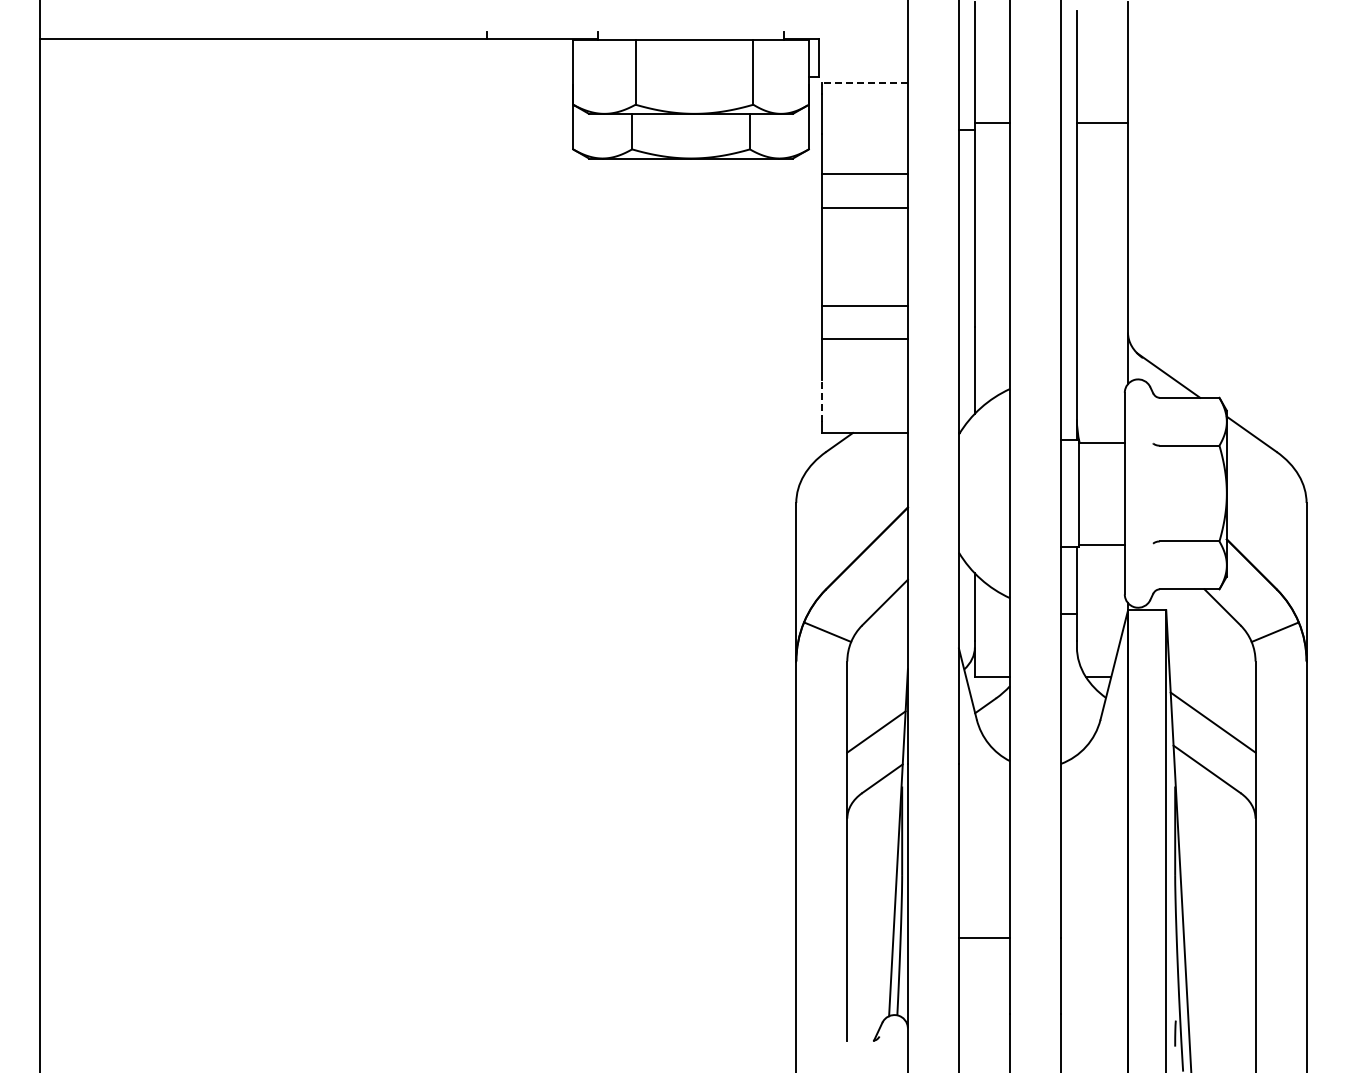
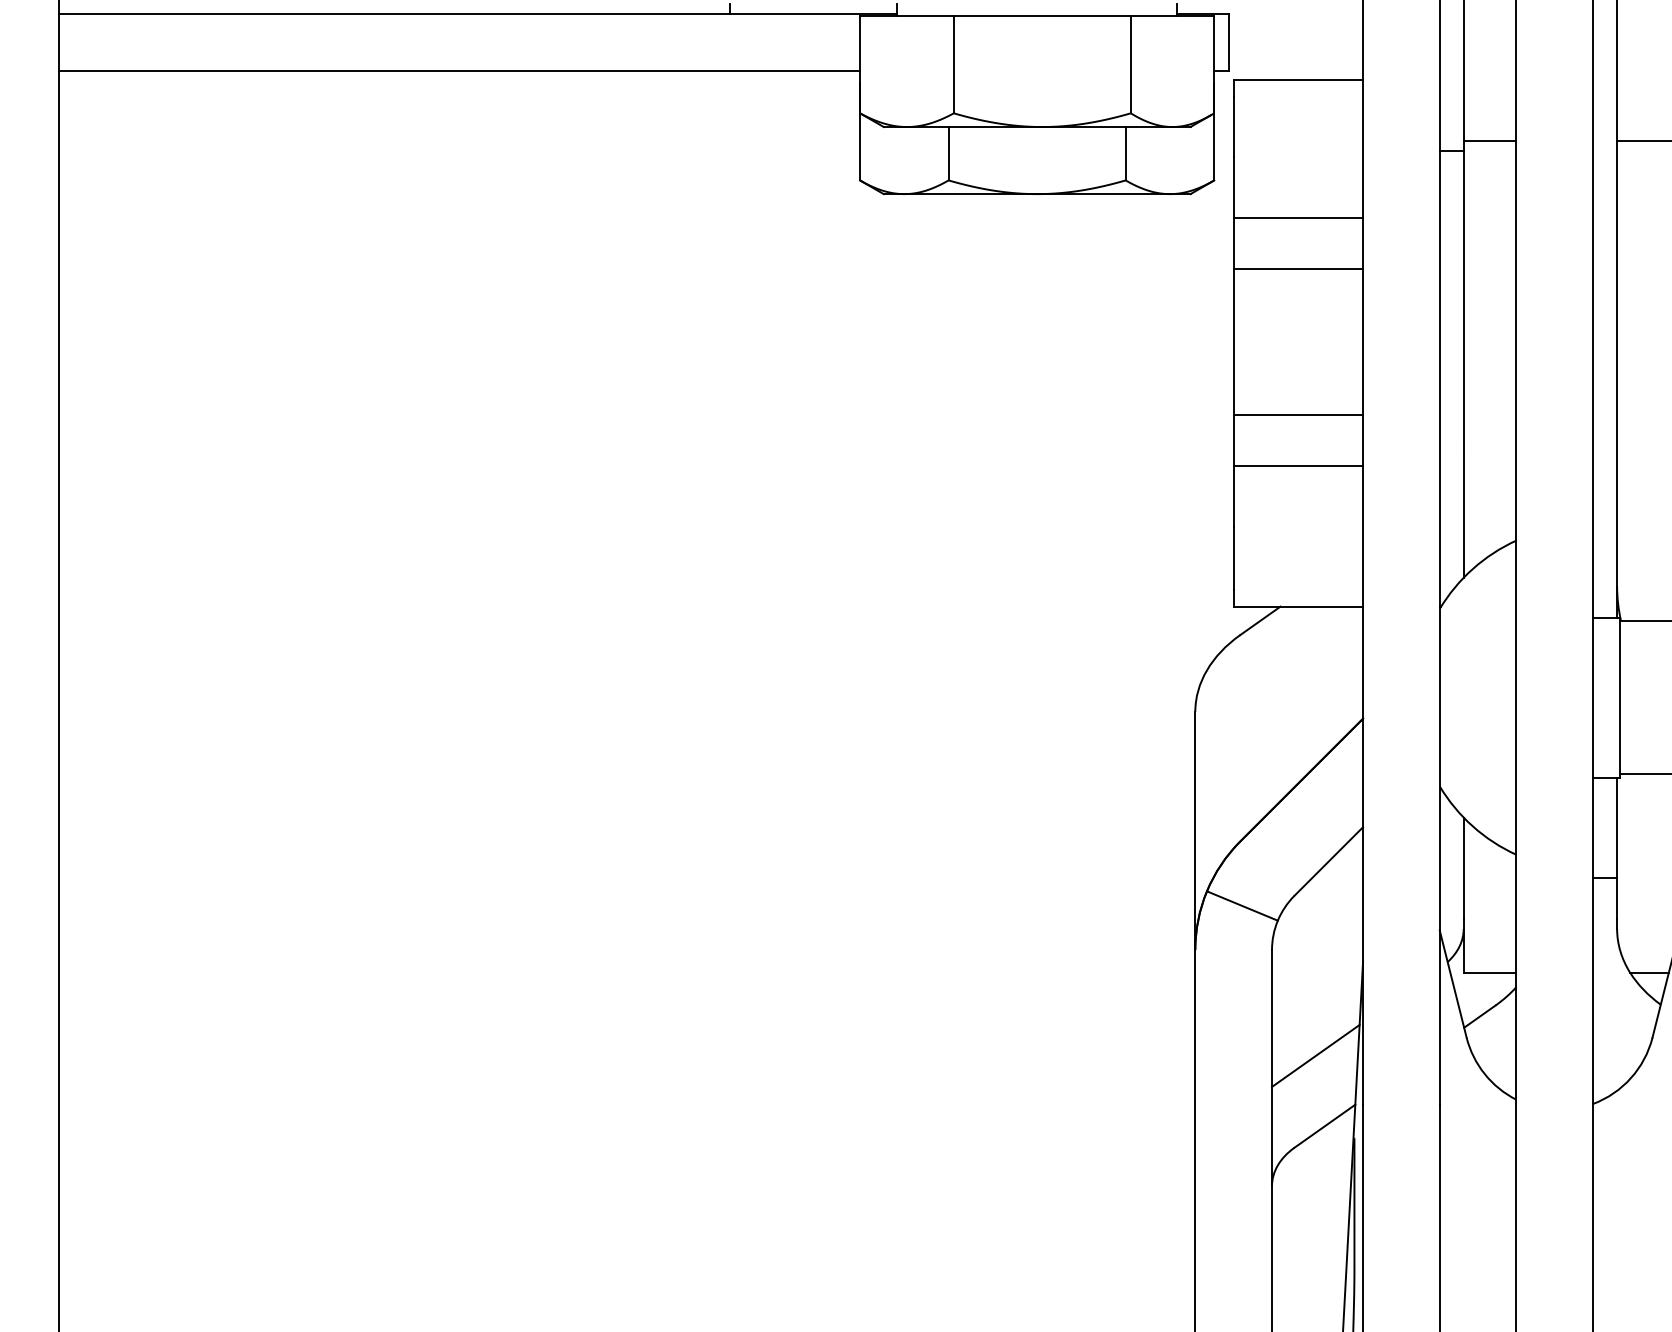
line: (306, 76) -> (459, 70), added
line: (864, 82) -> (1297, 79), dashed -> solid
line: (821, 401) -> (1233, 559), dashed -> solid

